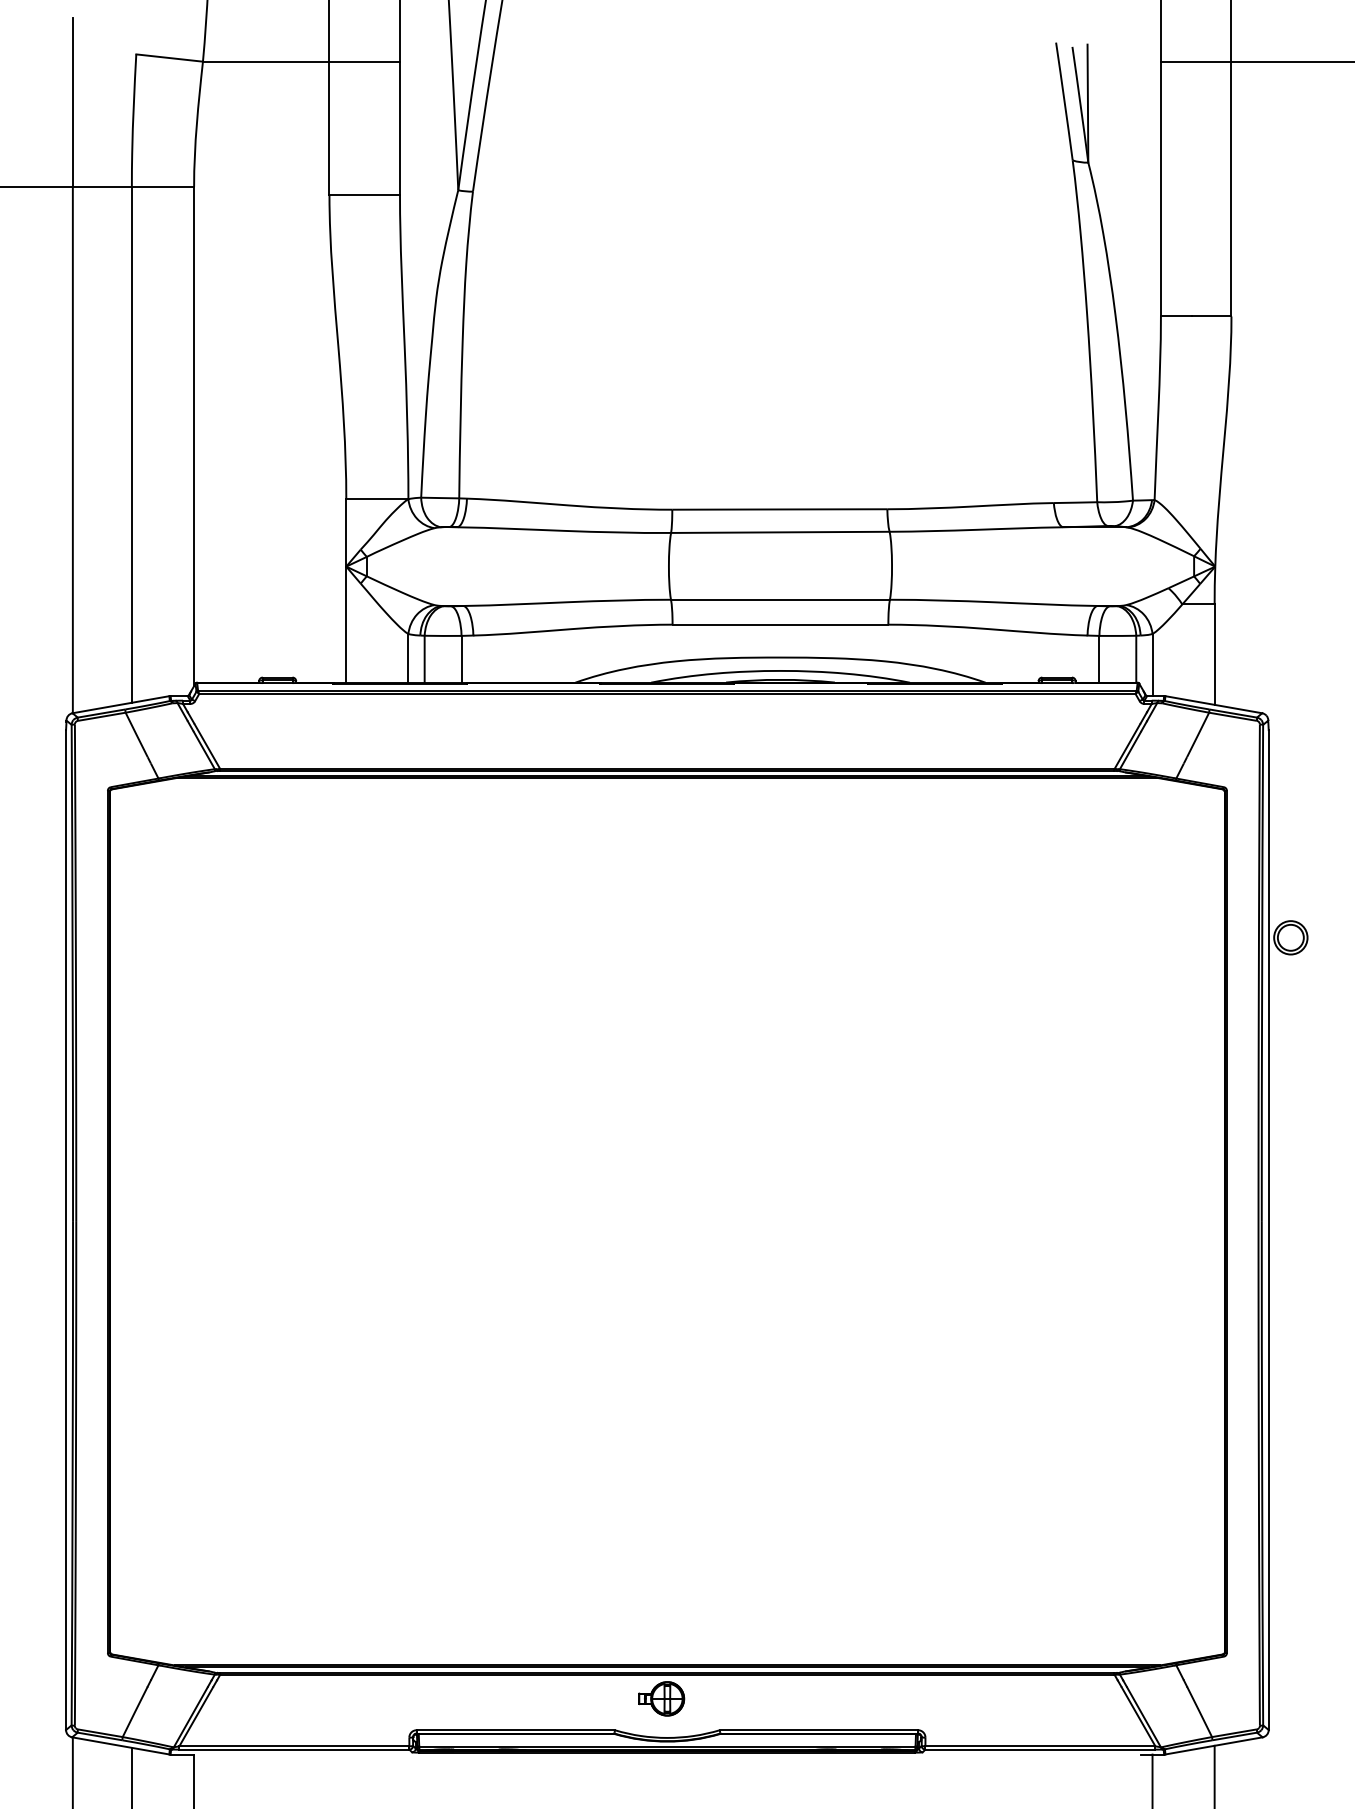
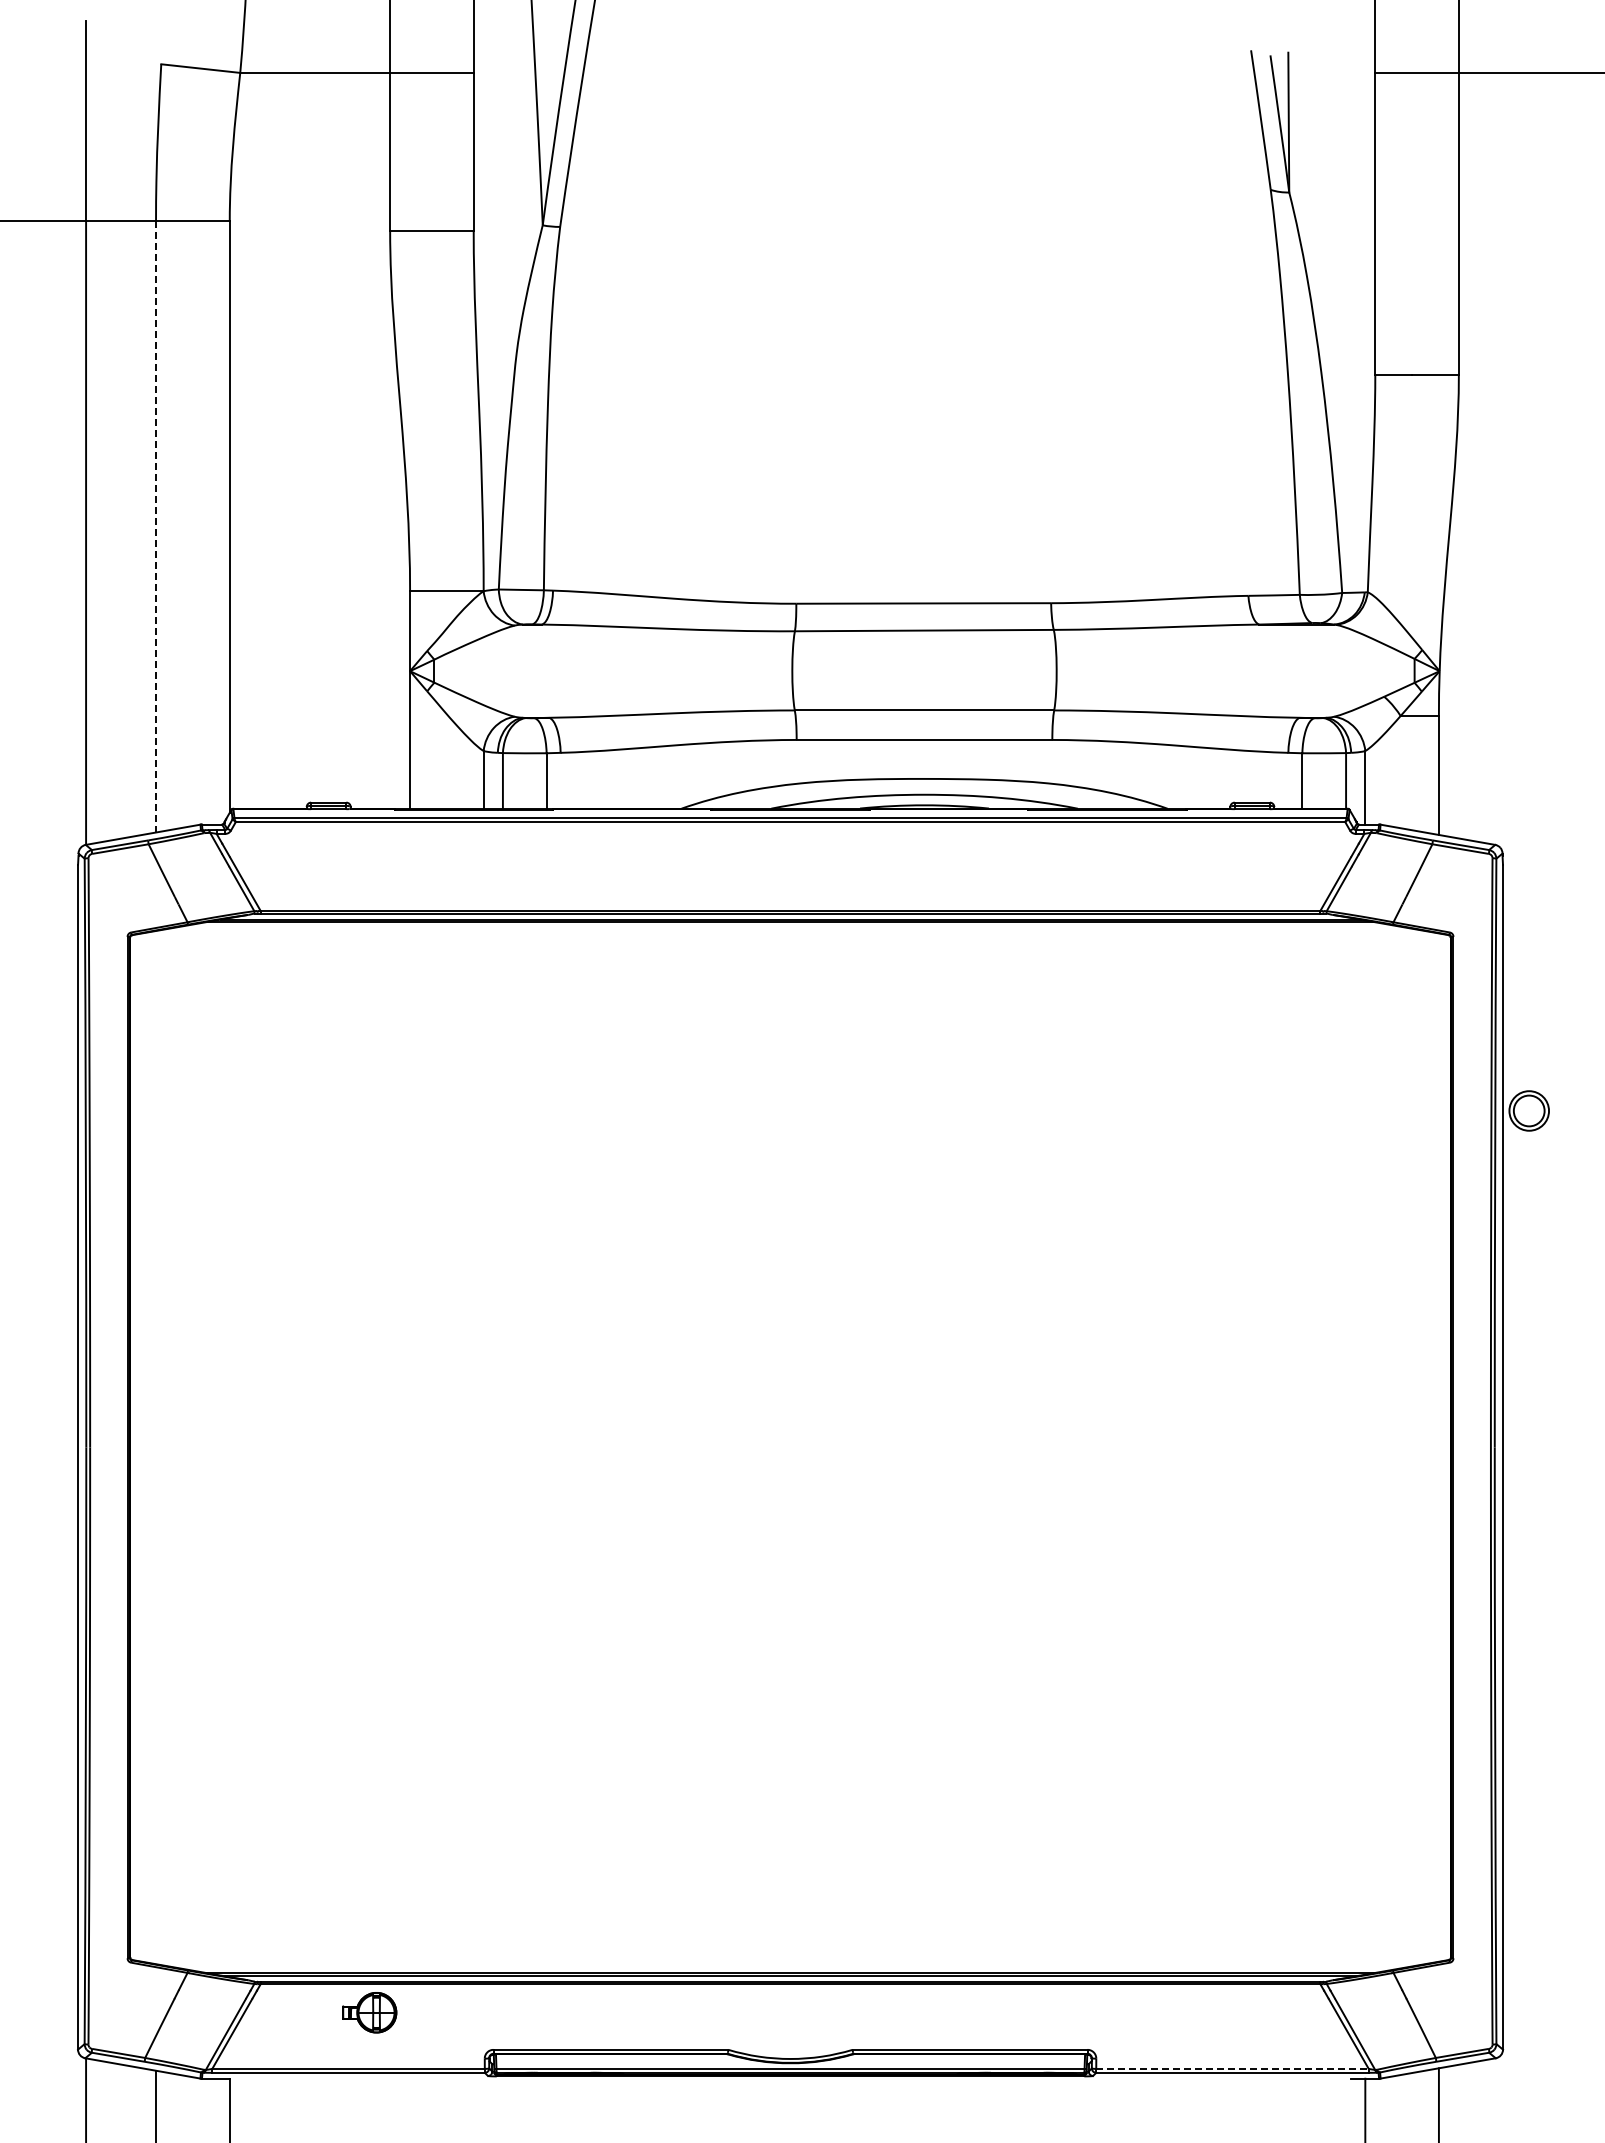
line: (132, 444) -> (156, 526), solid -> dashed
part: (661, 1698) -> (369, 2012), moved
line: (1040, 1745) -> (1232, 2068), solid -> dashed

